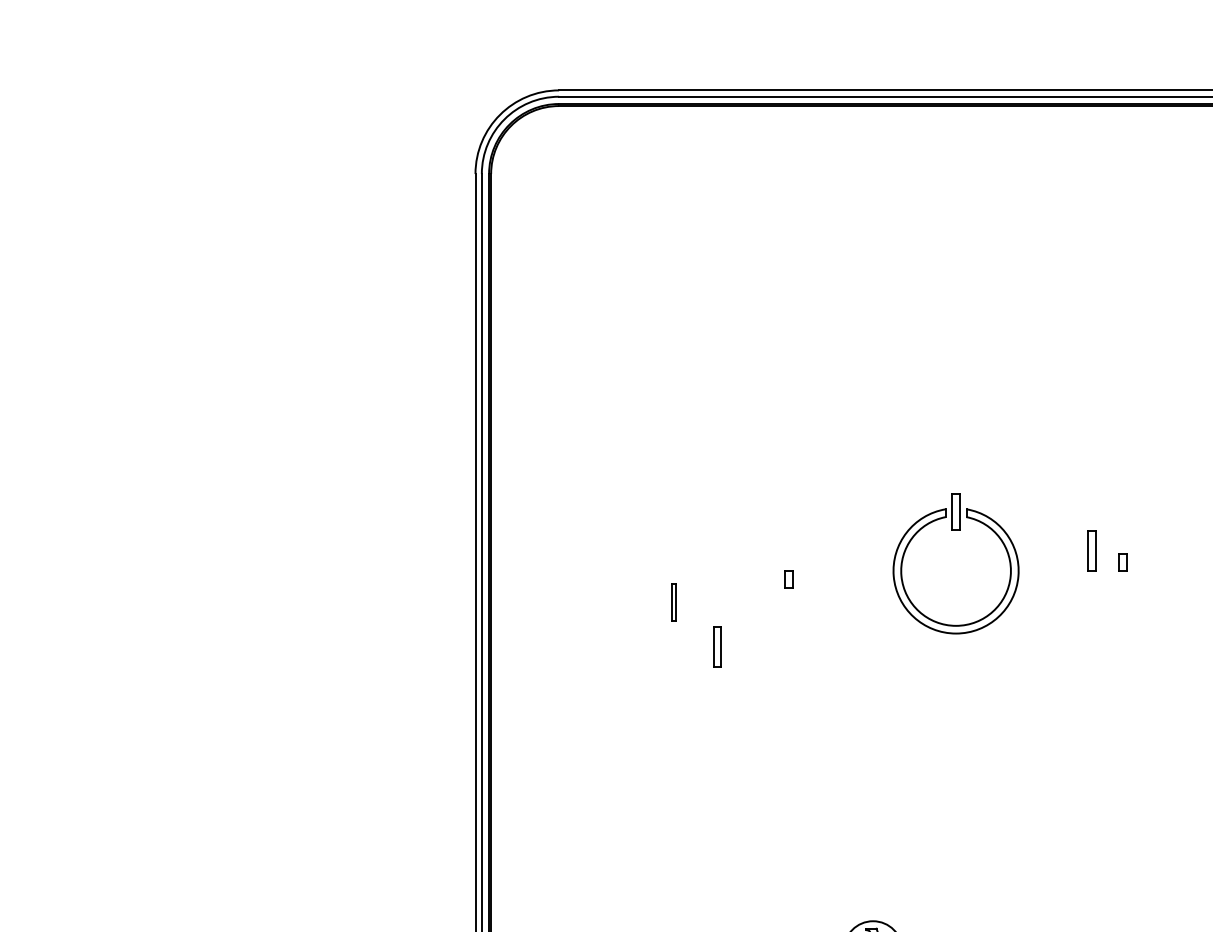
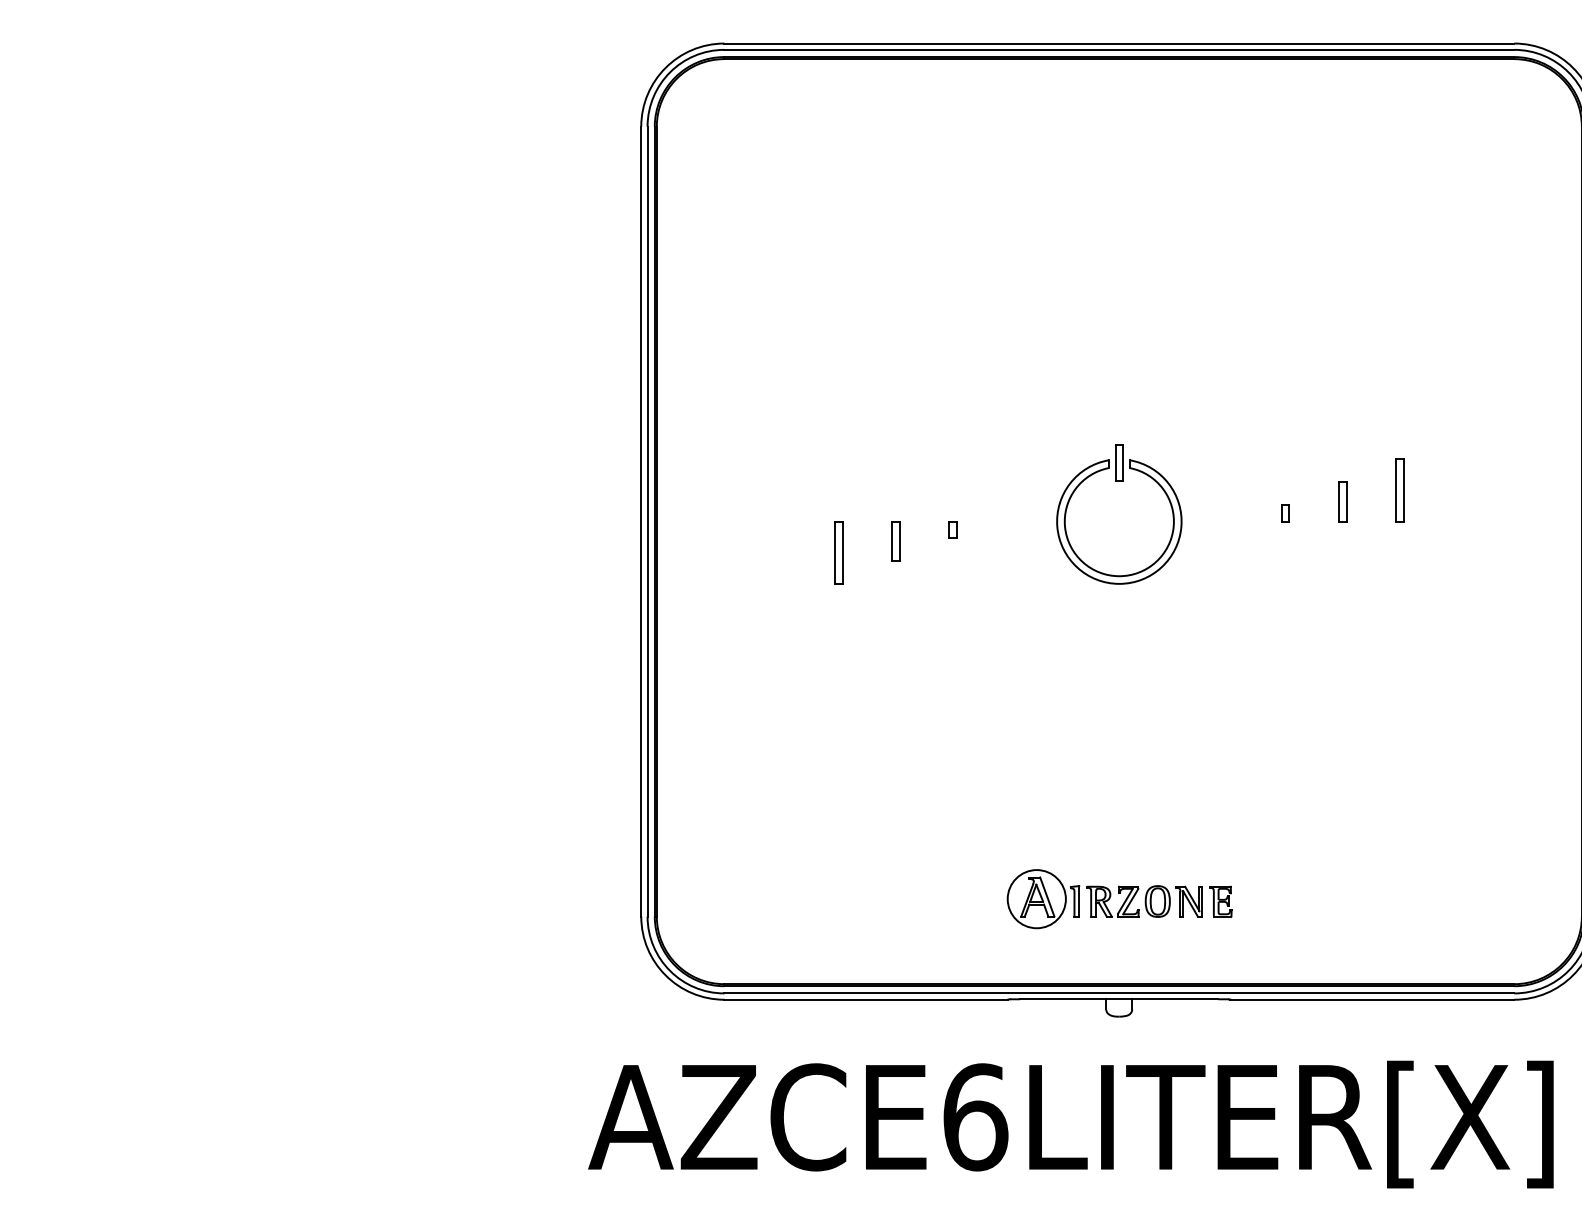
part: (1091, 550) -> (1342, 501), moved
part: (673, 602) -> (838, 552), size x1.67
part: (716, 647) -> (895, 541), moved

